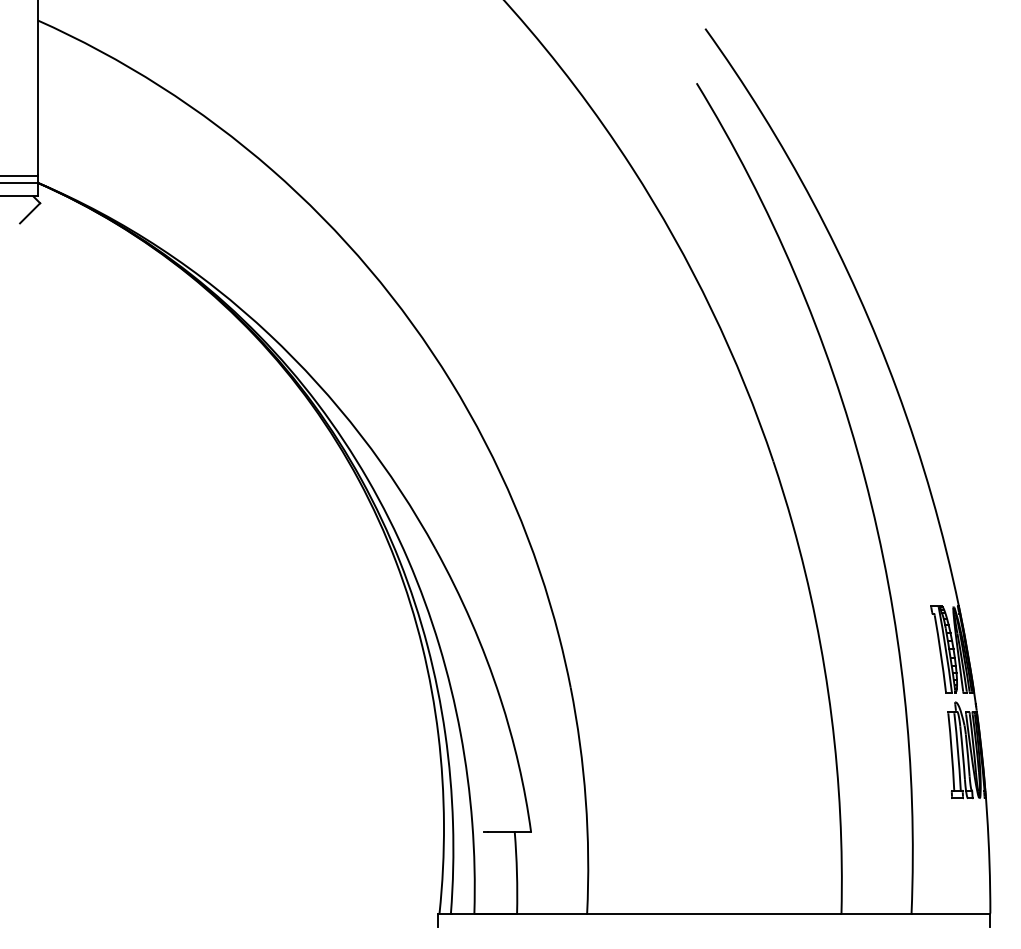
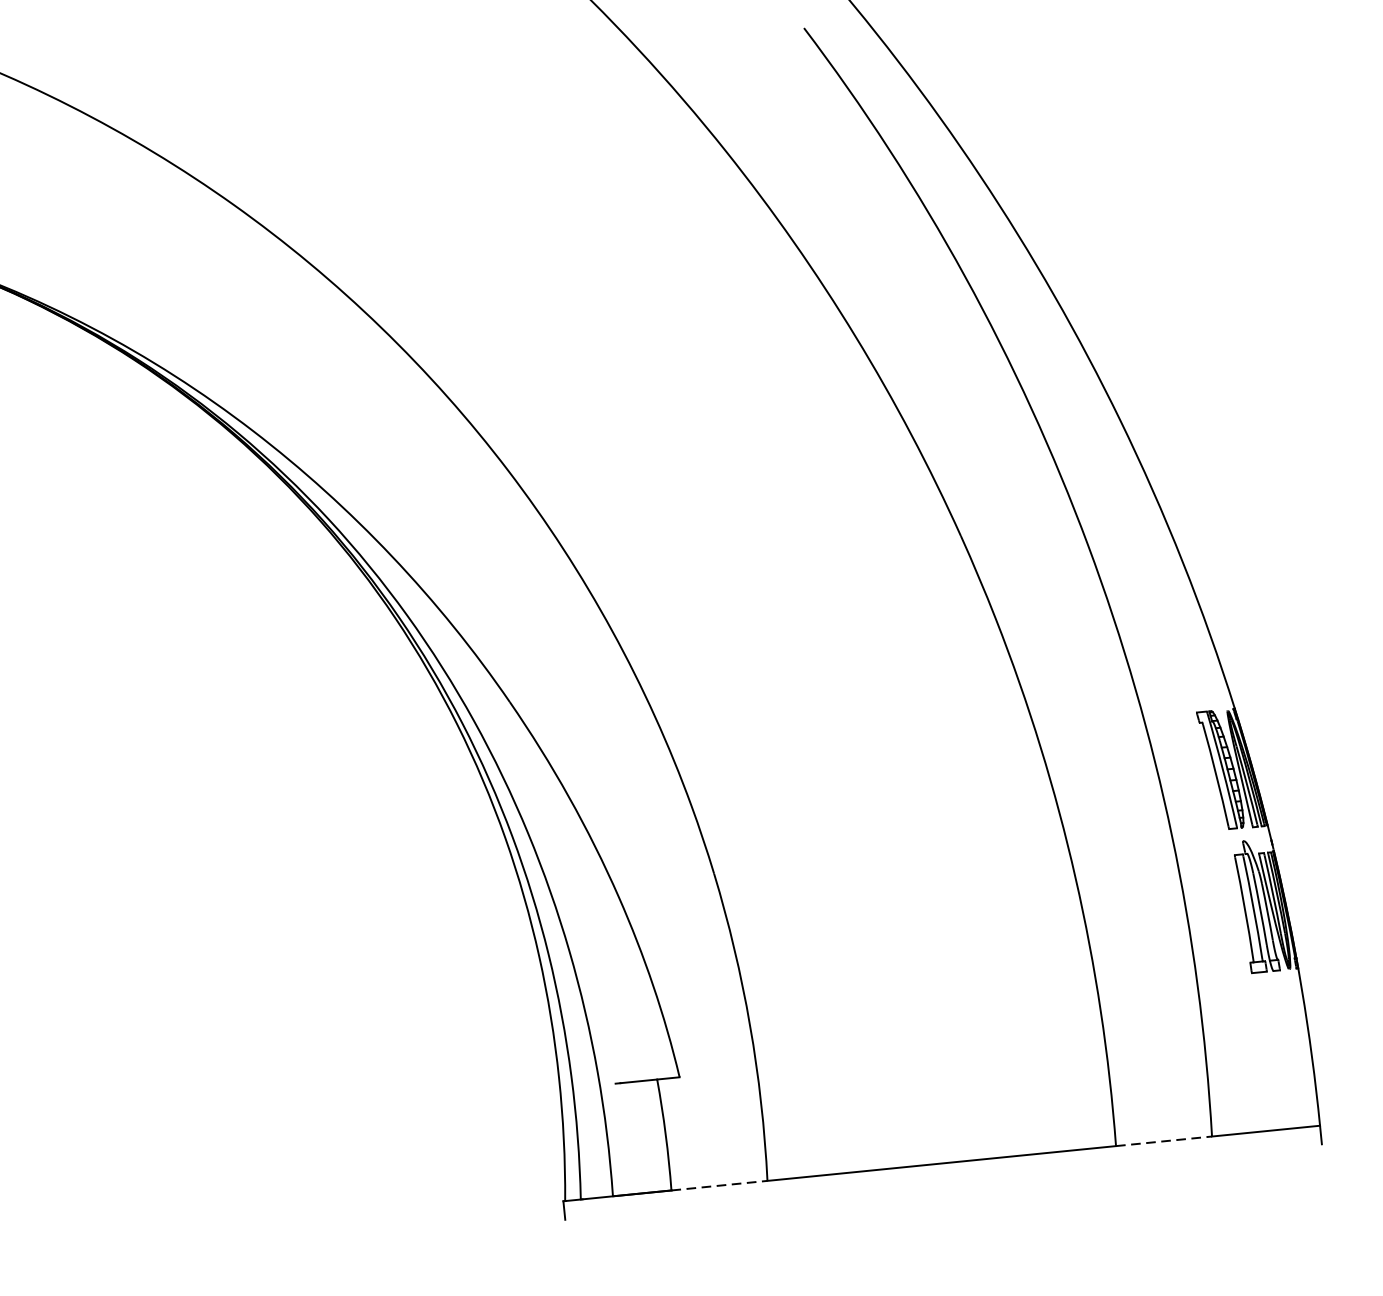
line: (552, 913) -> (719, 1185), solid -> dashed
line: (877, 913) -> (1165, 1141), solid -> dashed

